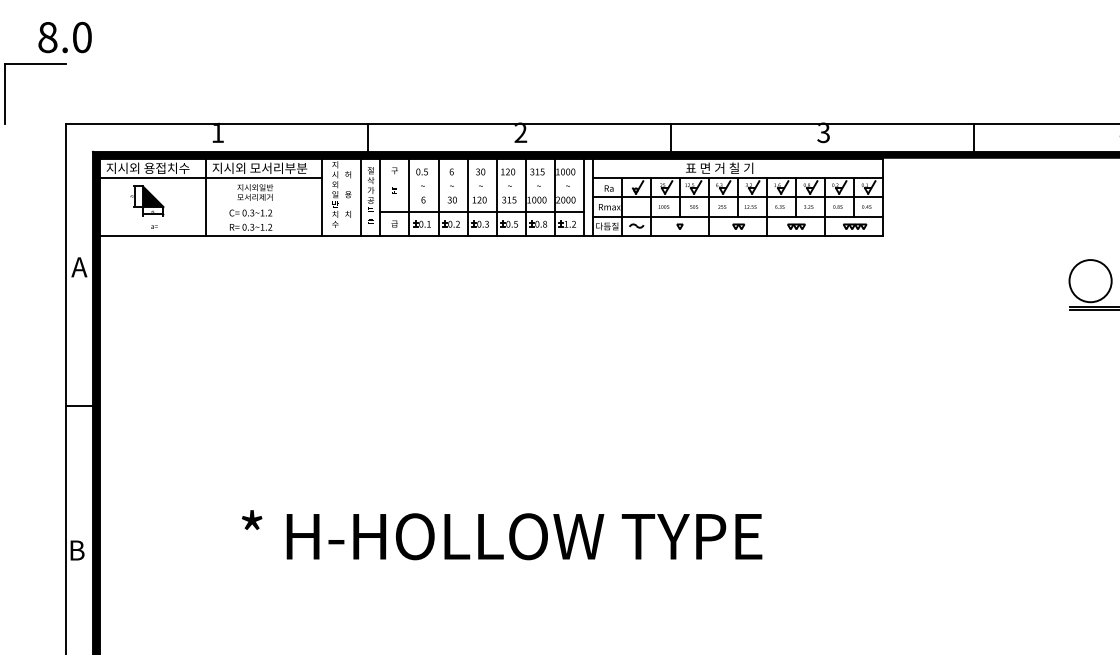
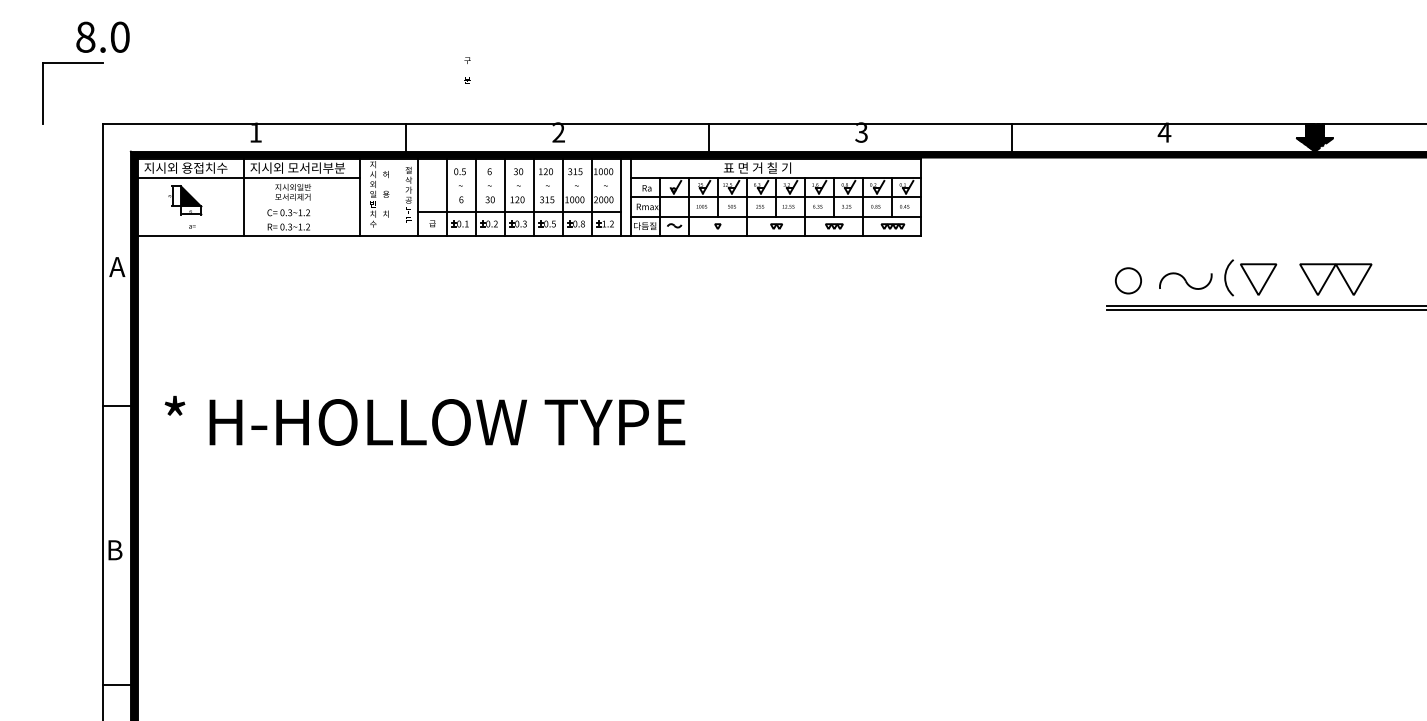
text: (394, 180) -> (467, 70), moved
line: (361, 196) -> (399, 196), removed
circle: (1090, 280) -> (1128, 280), size x0.6
text: (501, 534) -> (424, 420), moved

